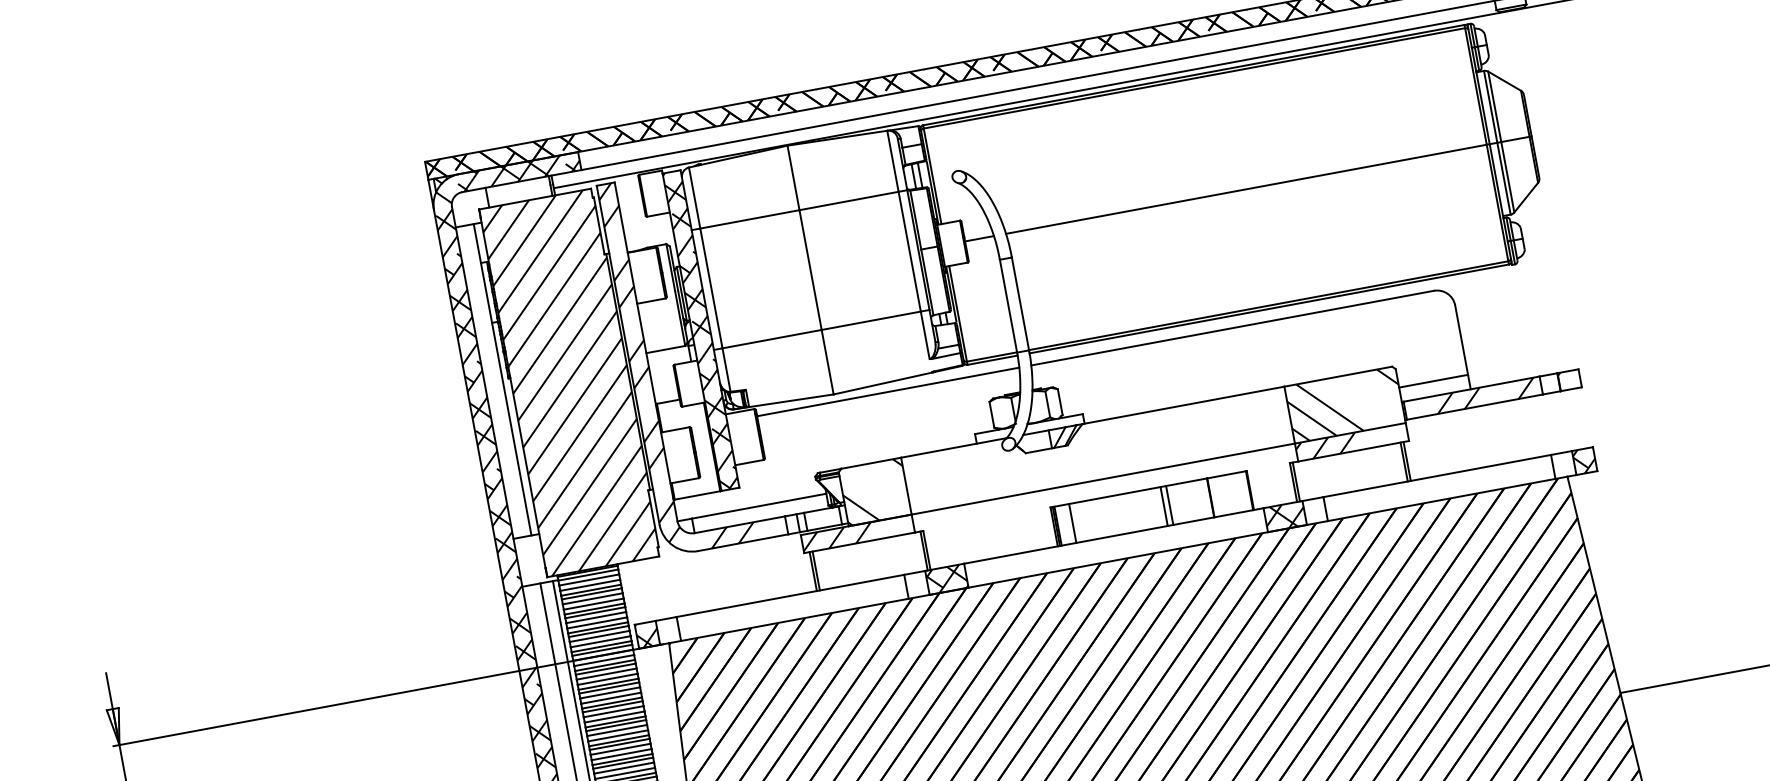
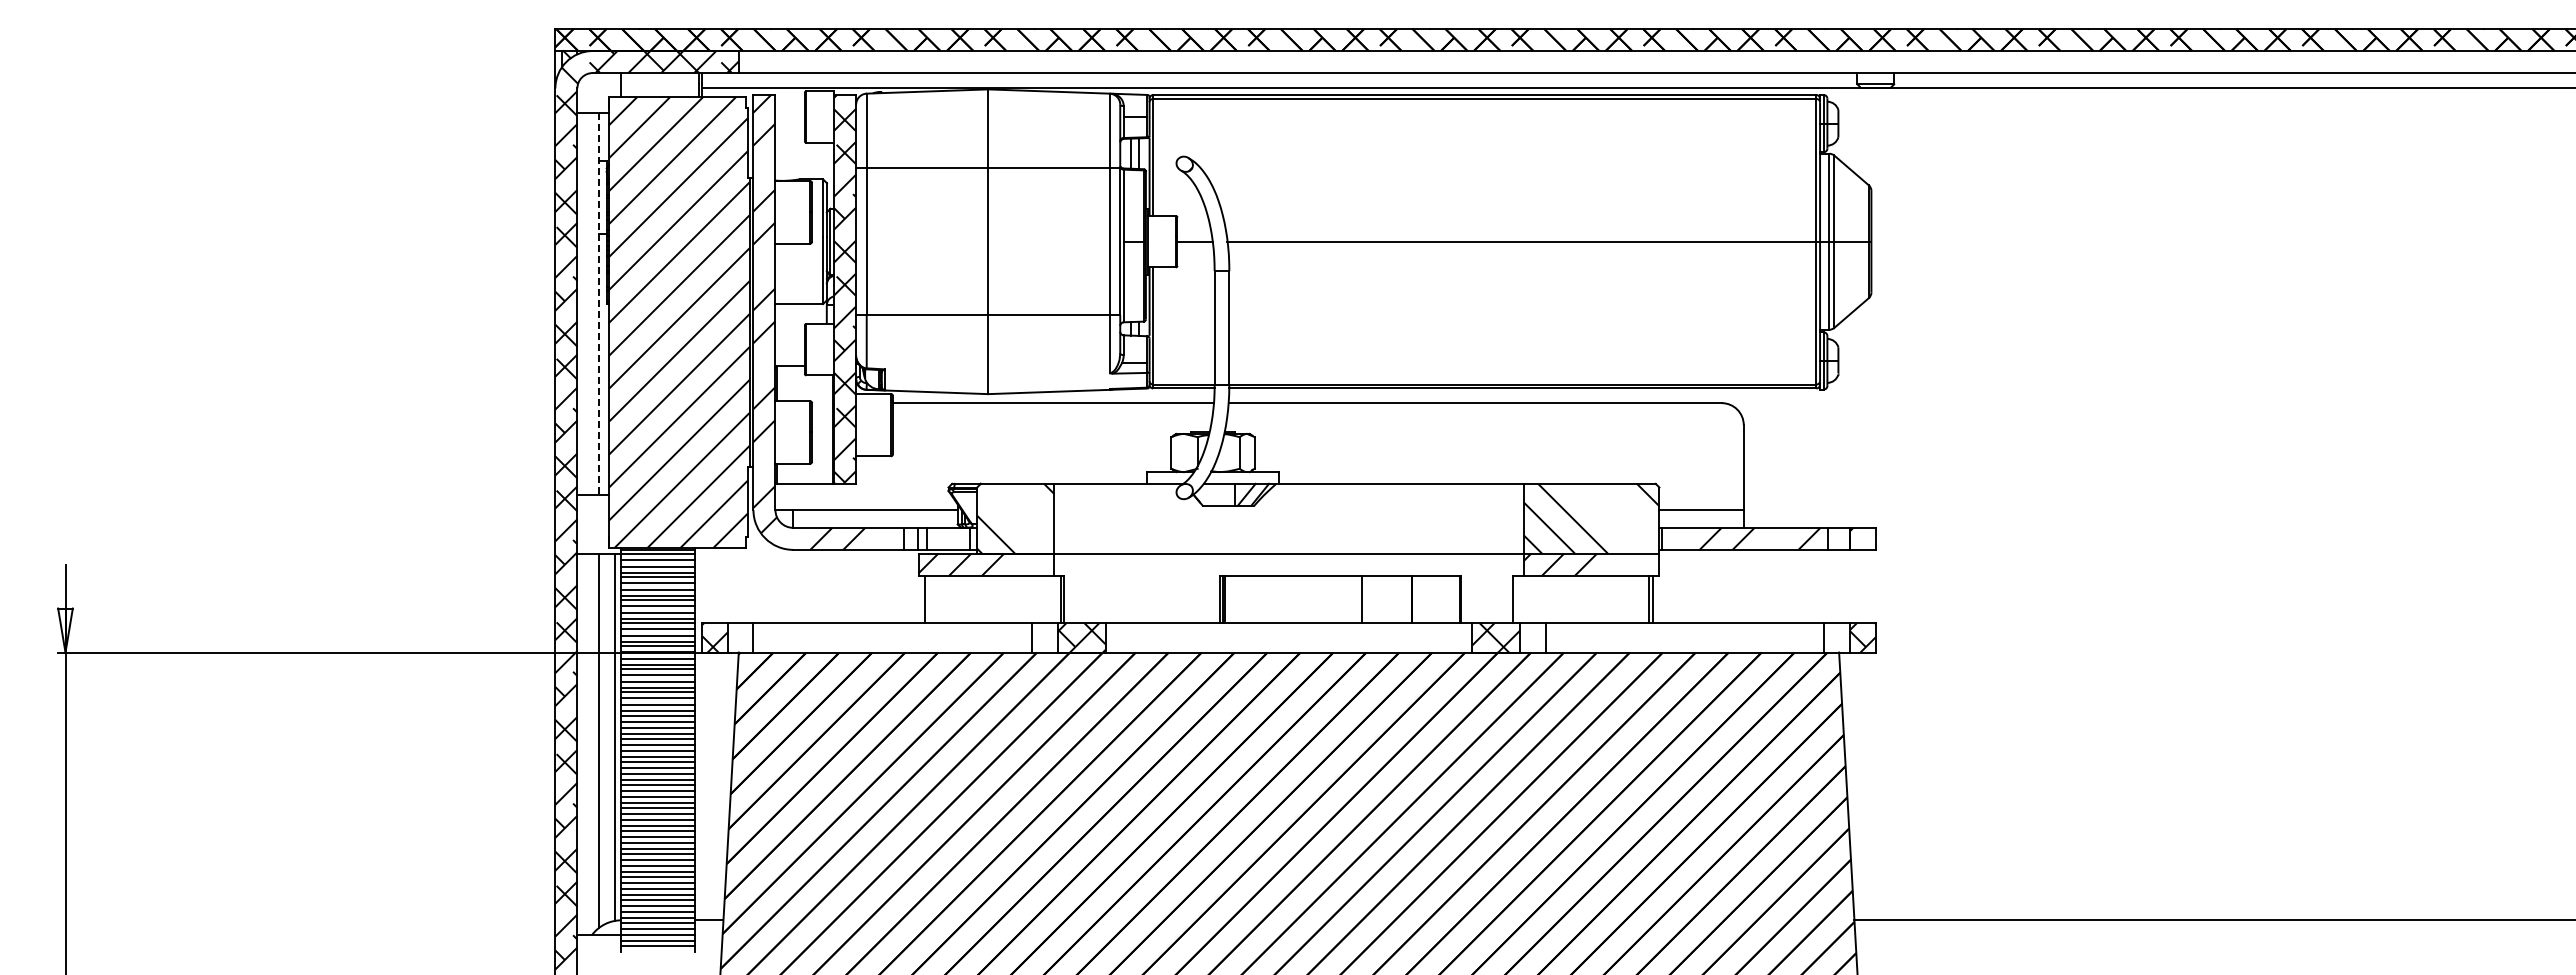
line: (502, 380) -> (599, 304), solid -> dashed
line: (1296, 482) -> (1516, 599), removed
line: (1163, 506) -> (1354, 599), removed
line: (1073, 523) -> (1243, 599), removed
line: (815, 571) -> (928, 599), removed

